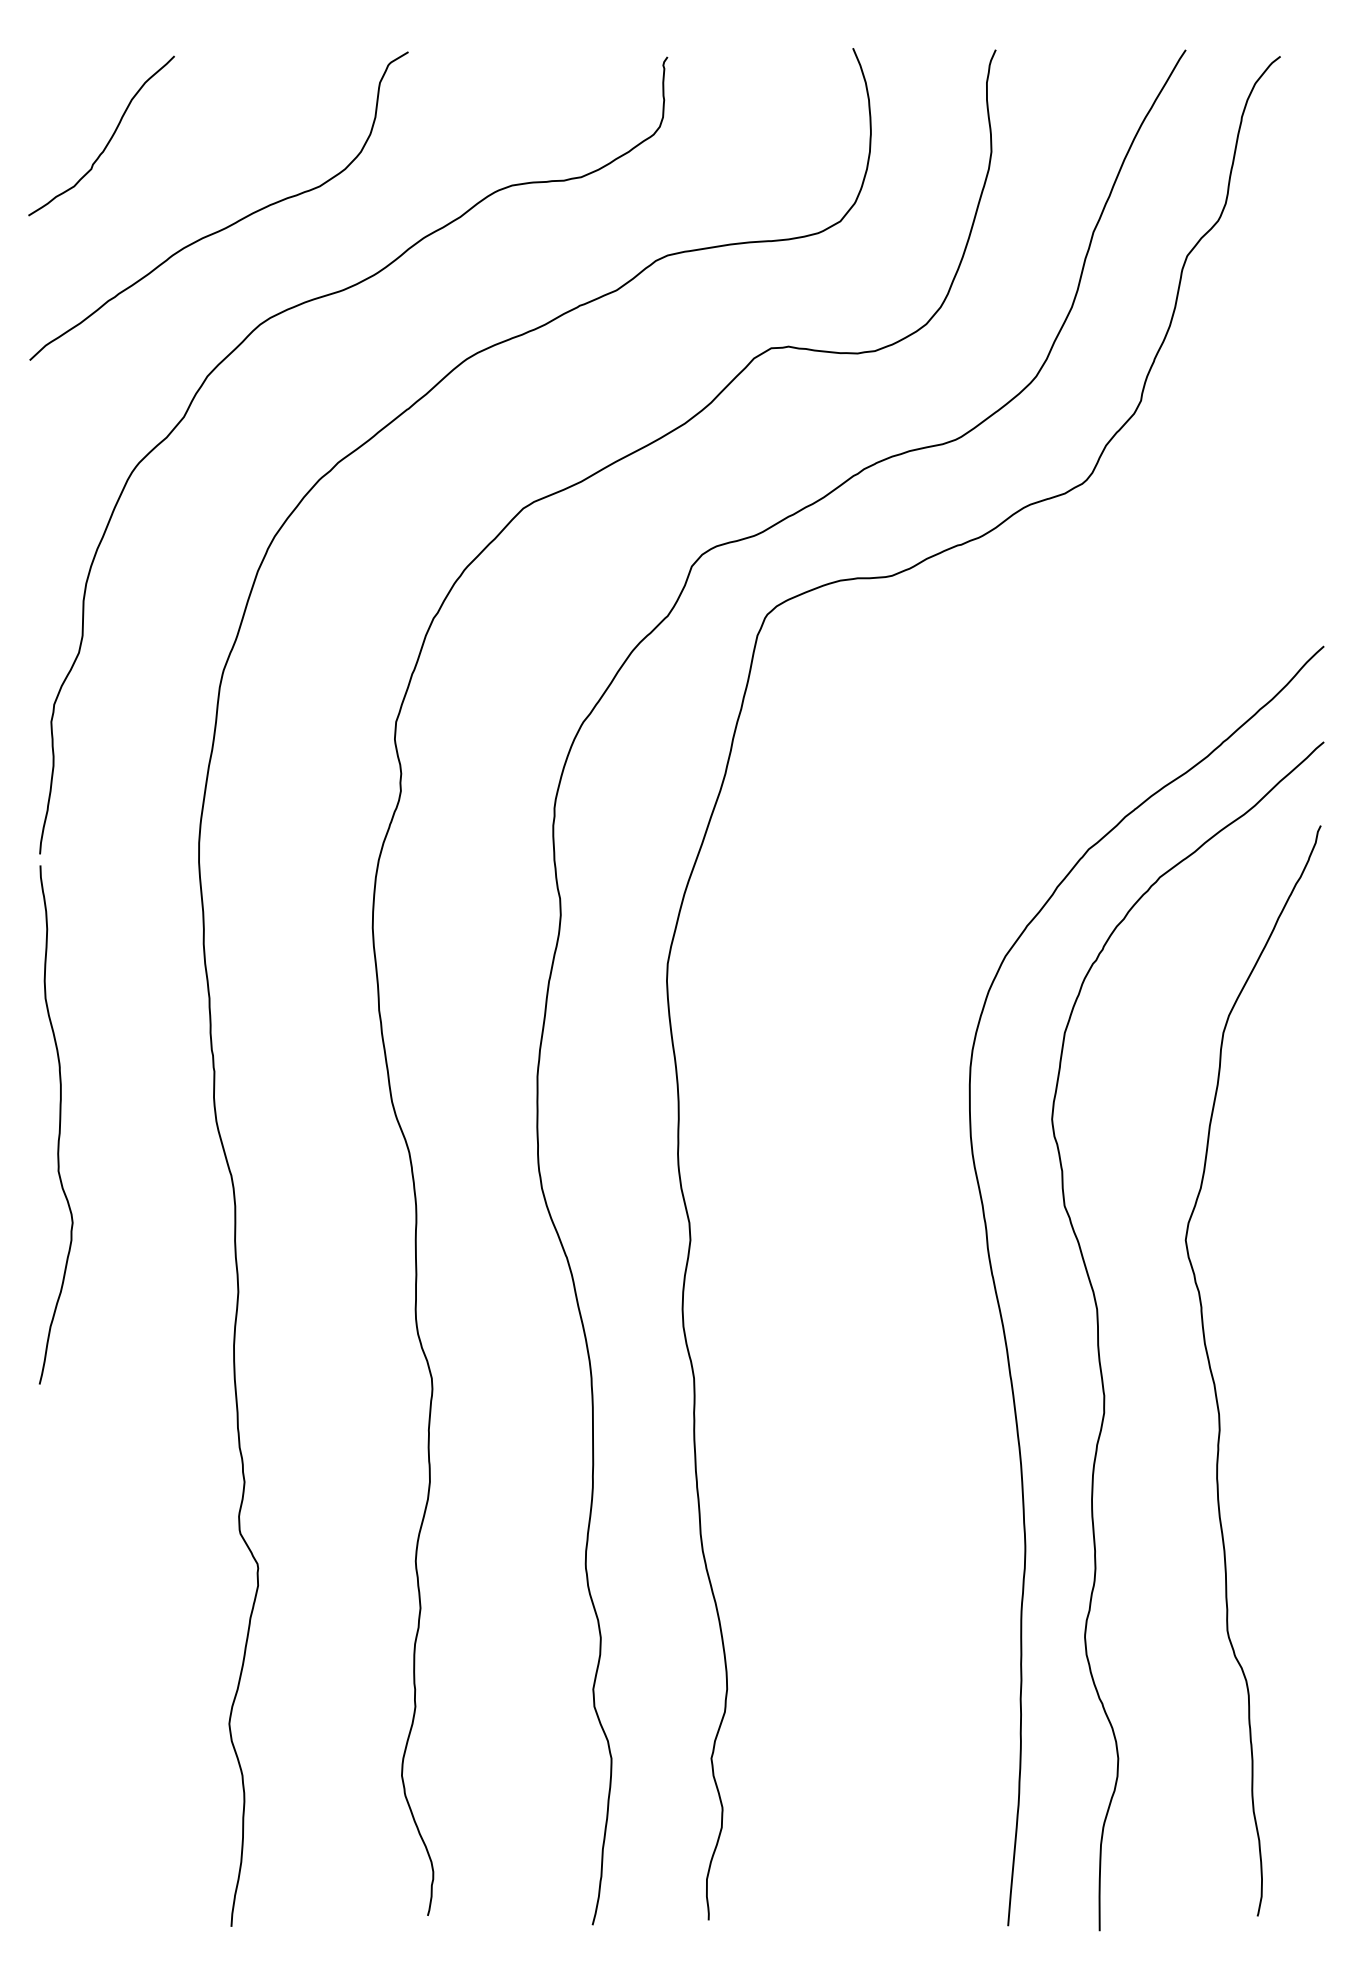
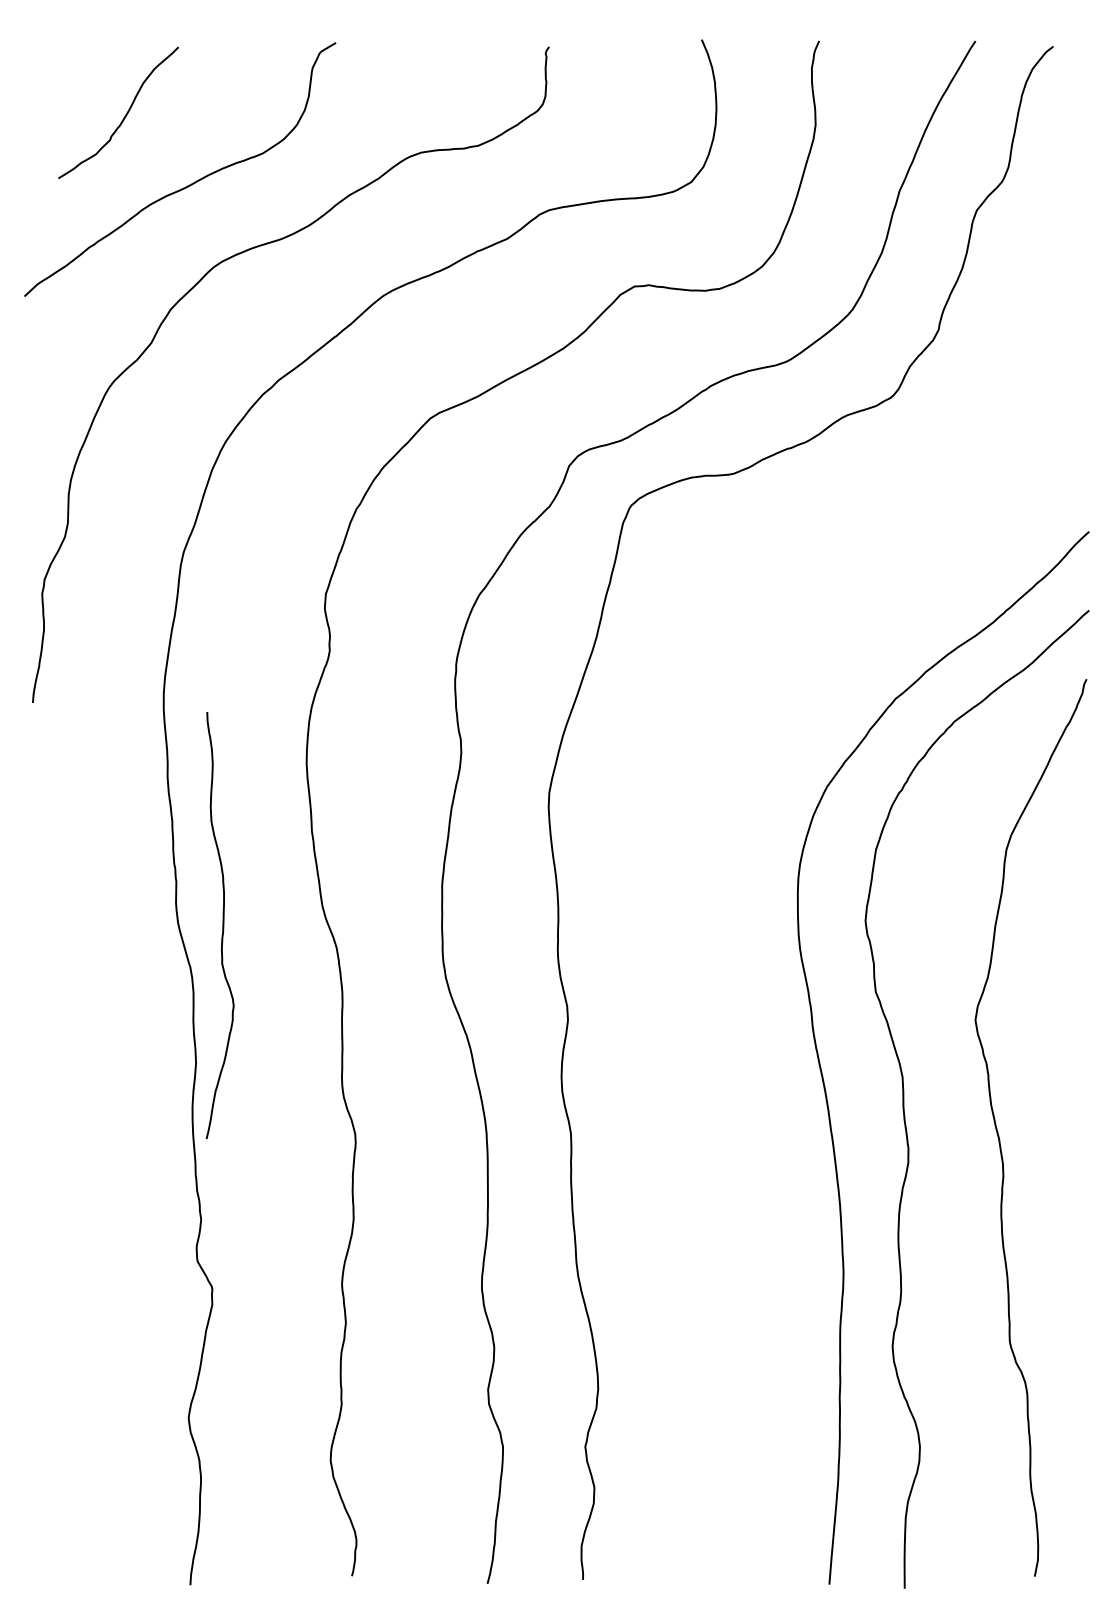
curve: (107, 141) -> (123, 117), moved
curve: (58, 1124) -> (222, 925), moved

